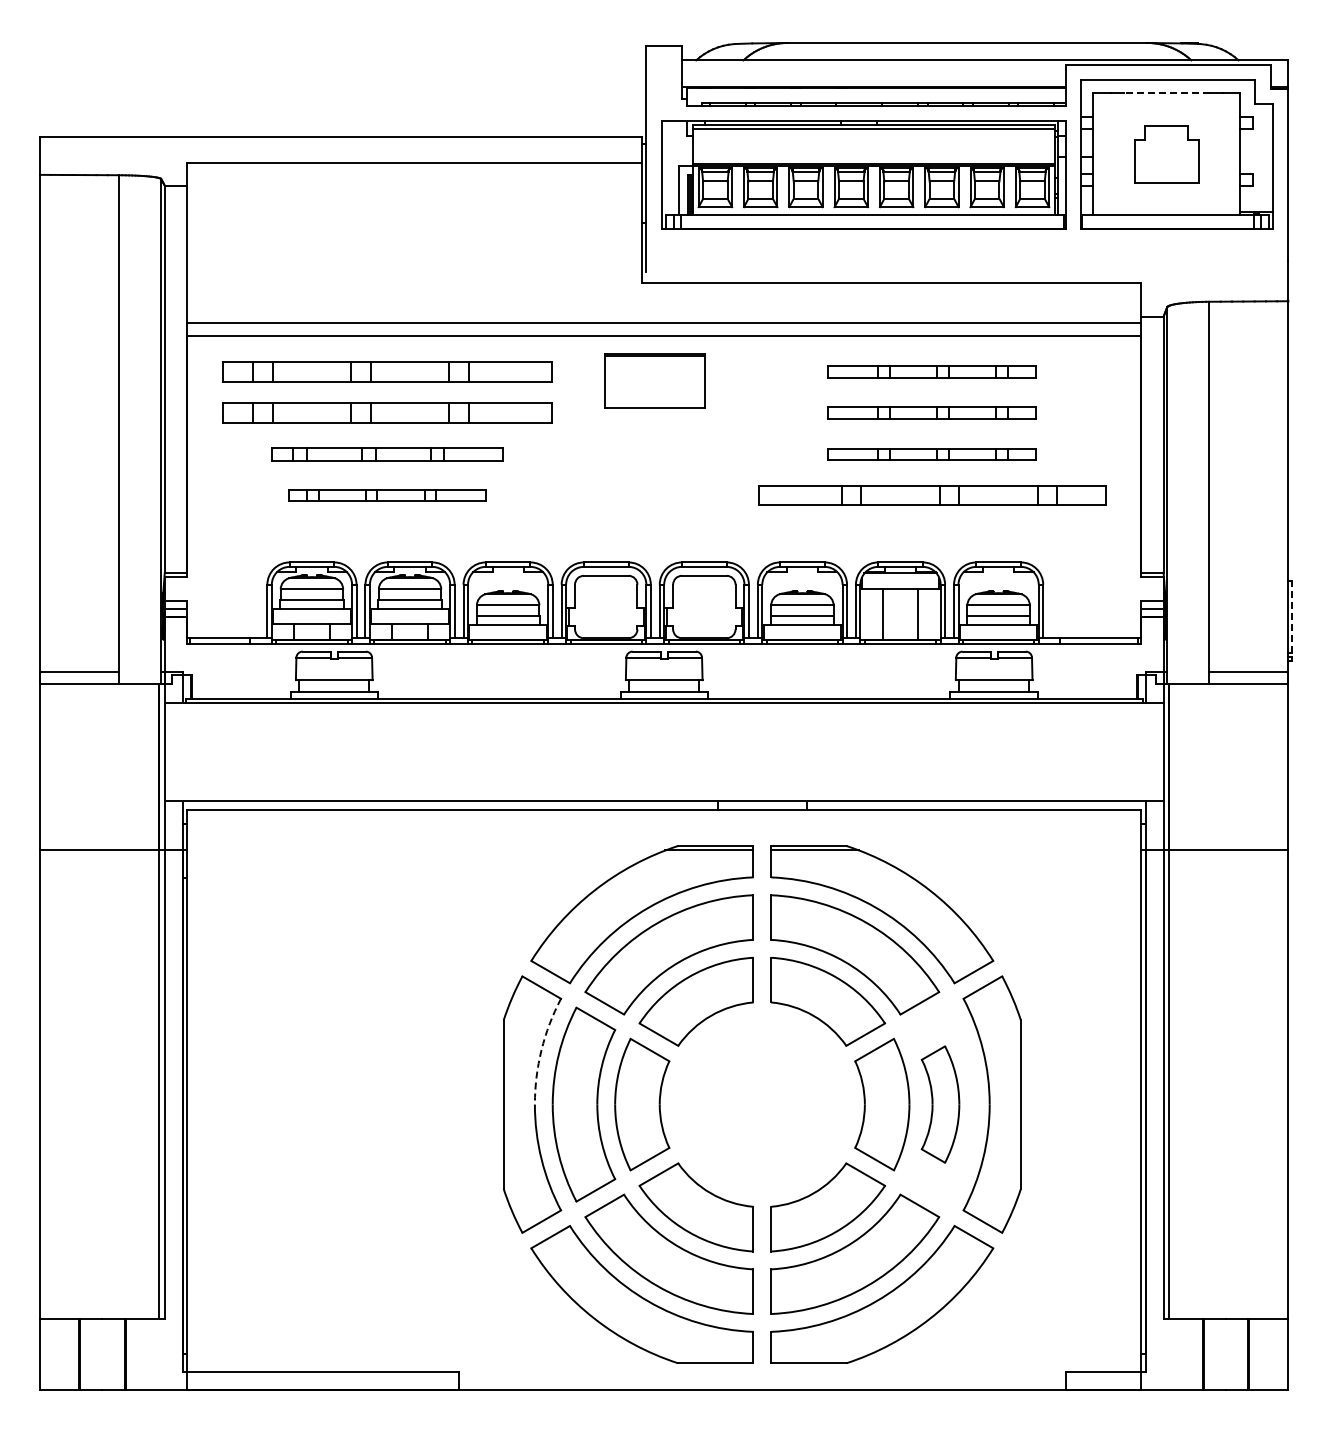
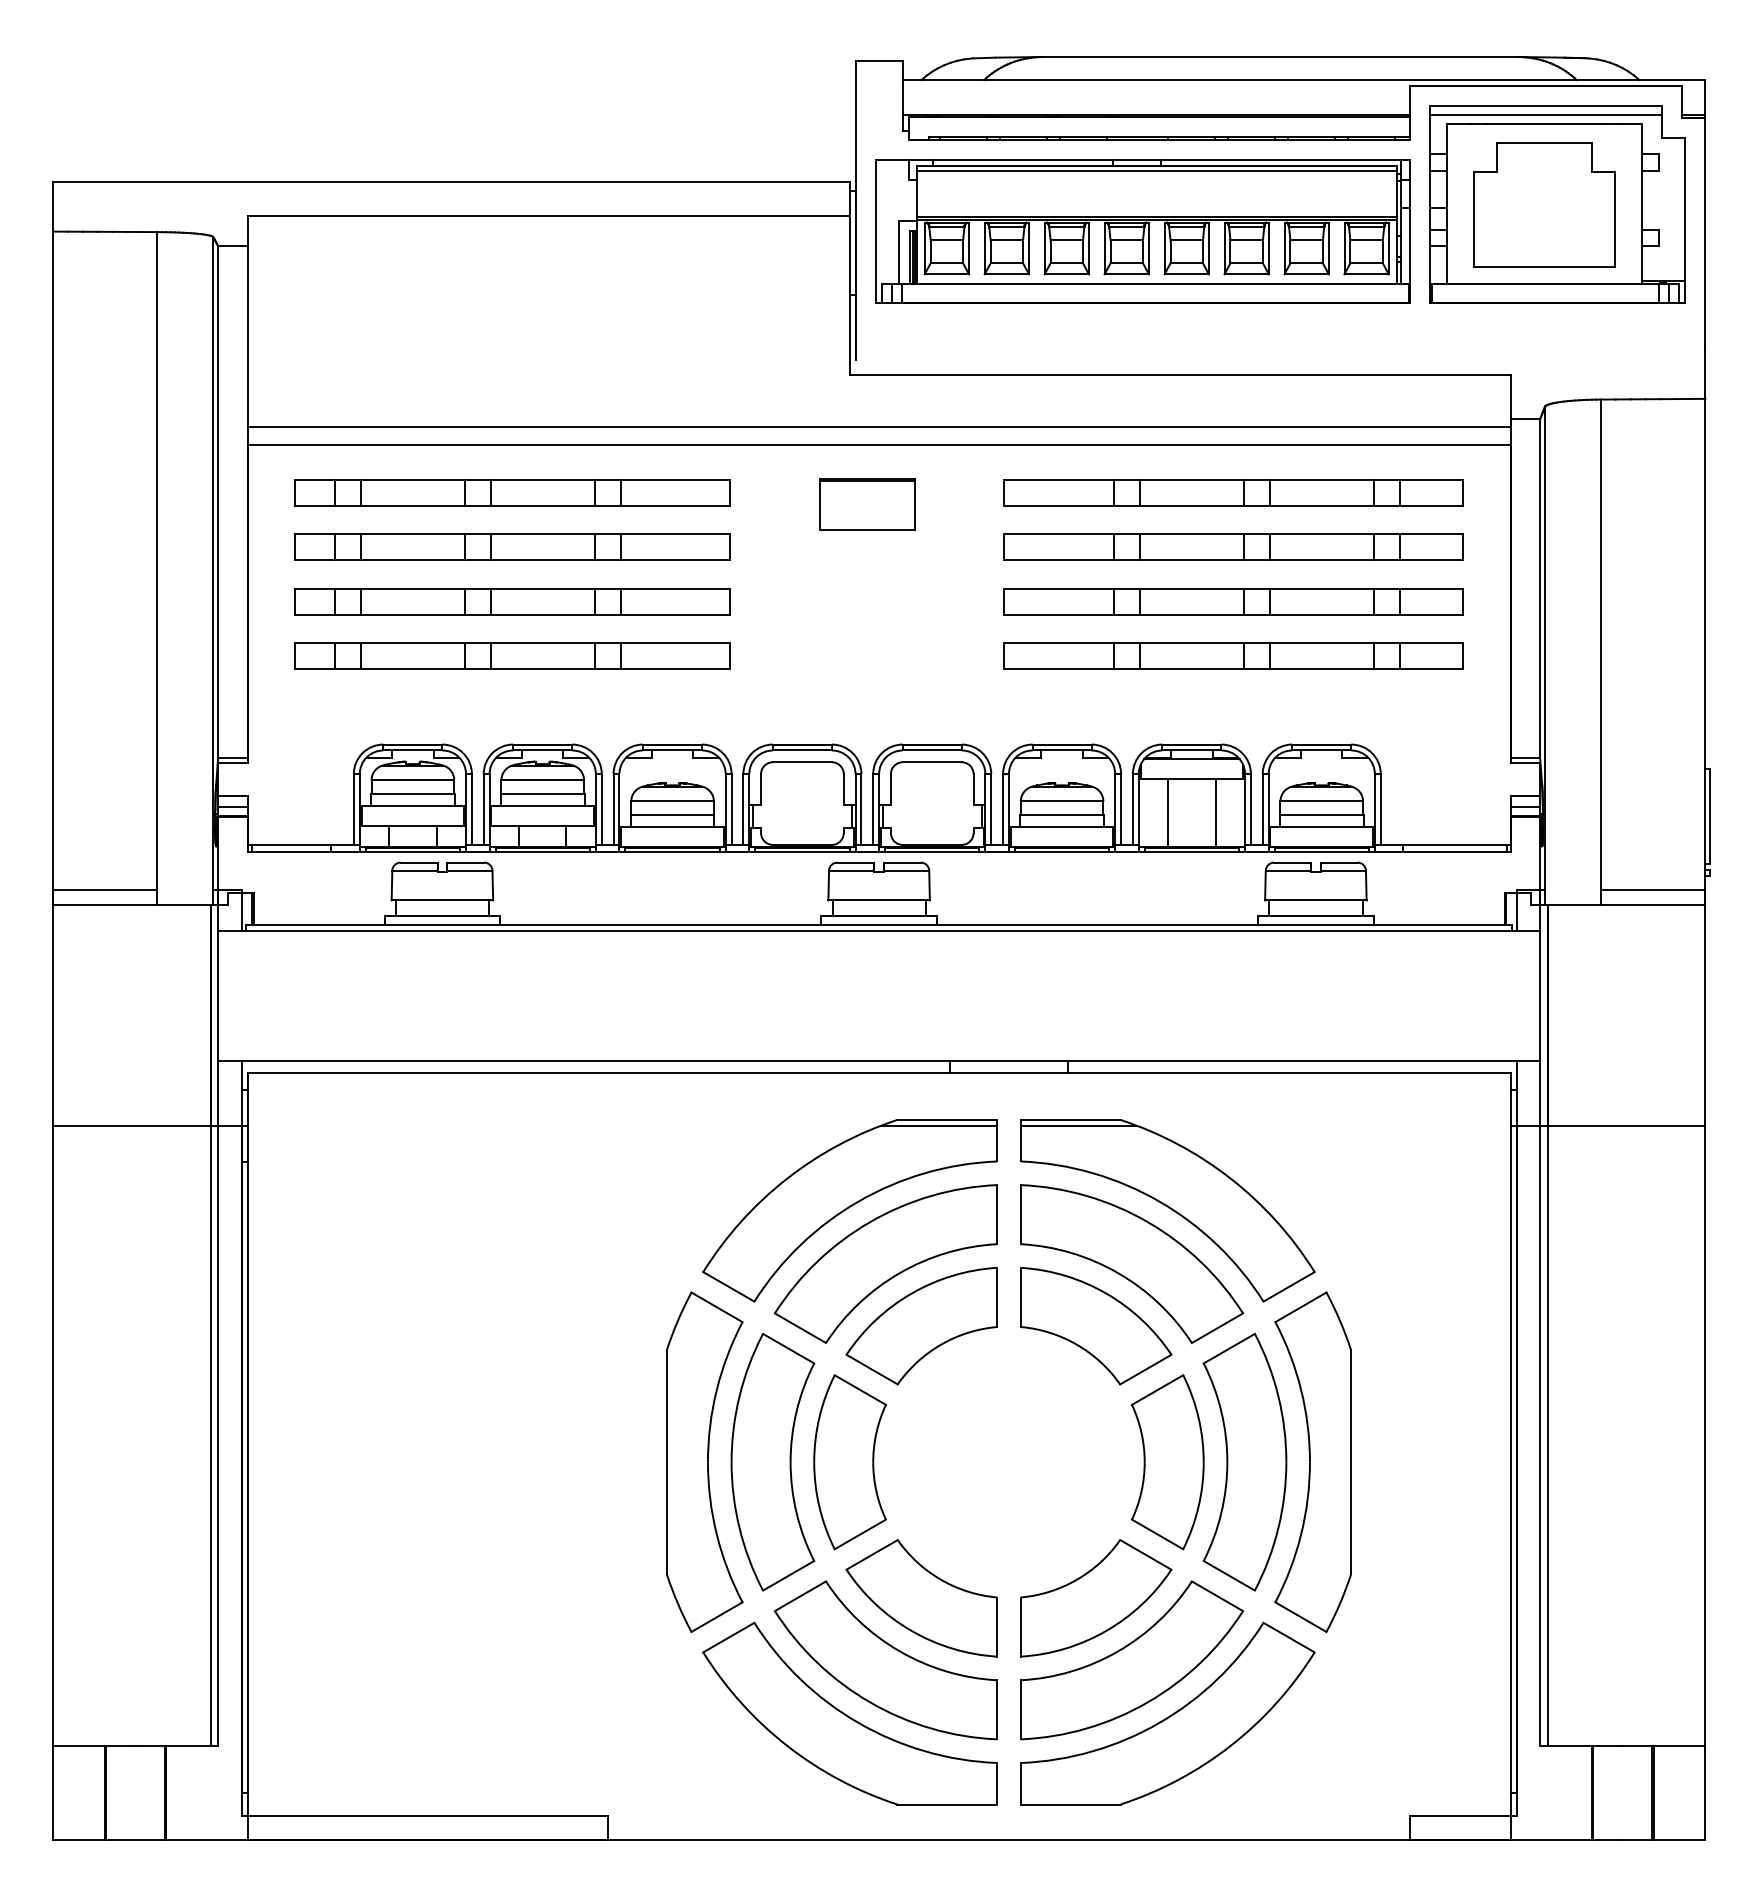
line: (1167, 87) -> (1545, 115), added
line: (1166, 93) -> (1543, 123), dashed -> solid
part: (1166, 154) -> (1543, 204), size x1.67
part: (932, 371) -> (1234, 491), size x1.67
part: (655, 380) -> (867, 503), size x0.71
part: (932, 412) -> (1234, 546), size x1.67
part: (387, 454) -> (512, 601), size x1.43
part: (932, 454) -> (1234, 601), size x1.67
part: (387, 495) -> (512, 655), size x1.67
line: (1292, 616) -> (1710, 816), dashed -> solid
arc: (541, 1050) -> (716, 1390), dashed -> solid
part: (940, 1104) -> (1244, 1462), size x1.67

